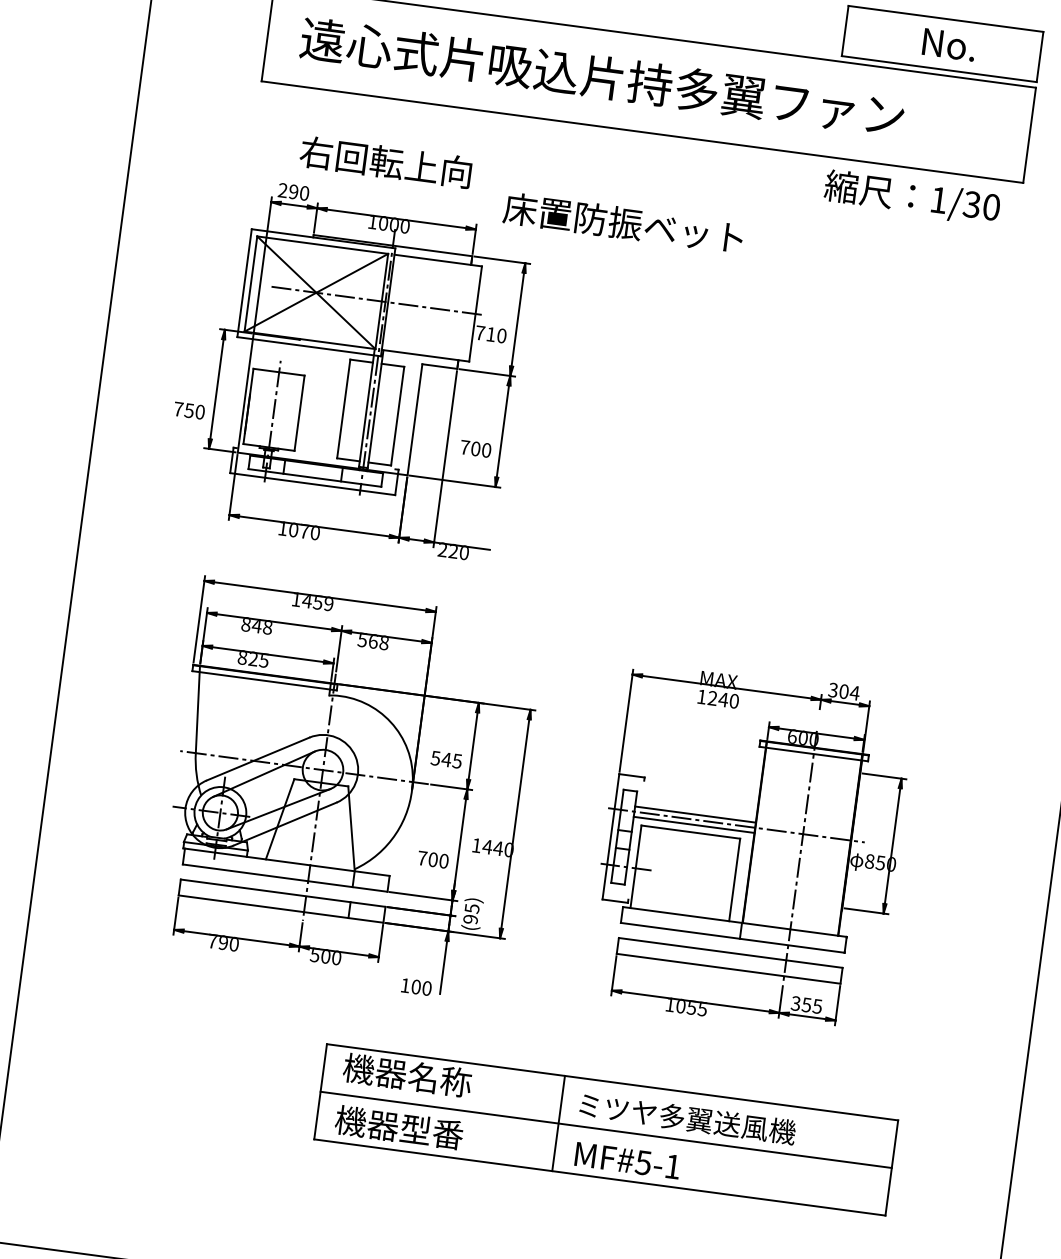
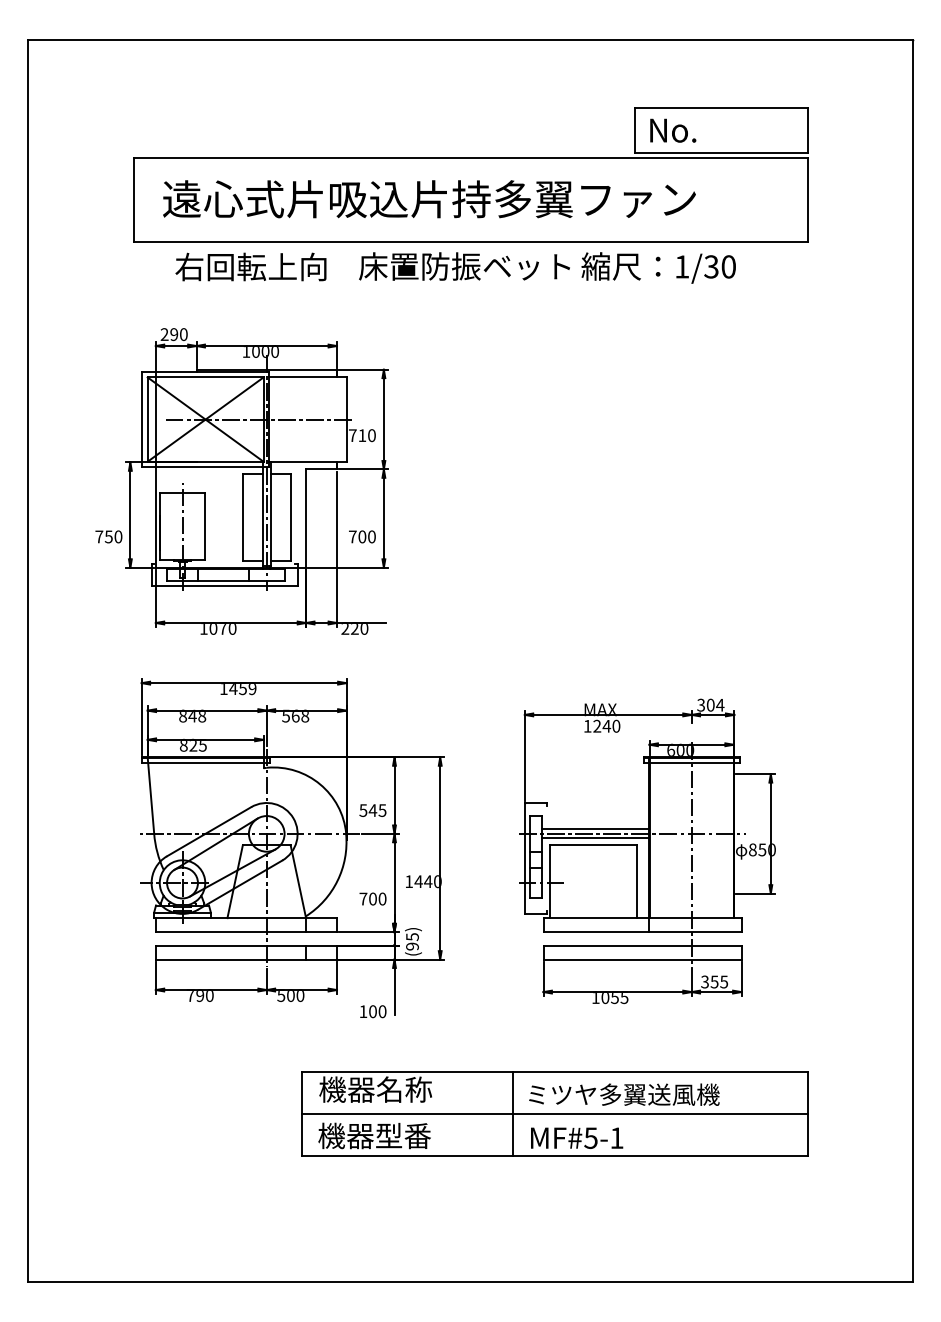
text: (949, 44) -> (673, 130), moved
text: (385, 161) -> (250, 266), moved
text: (912, 197) -> (658, 267), moved
text: (623, 223) -> (464, 266), moved

